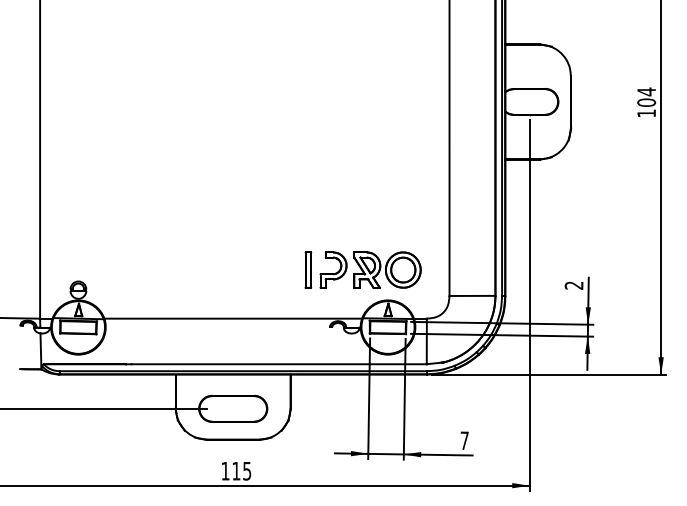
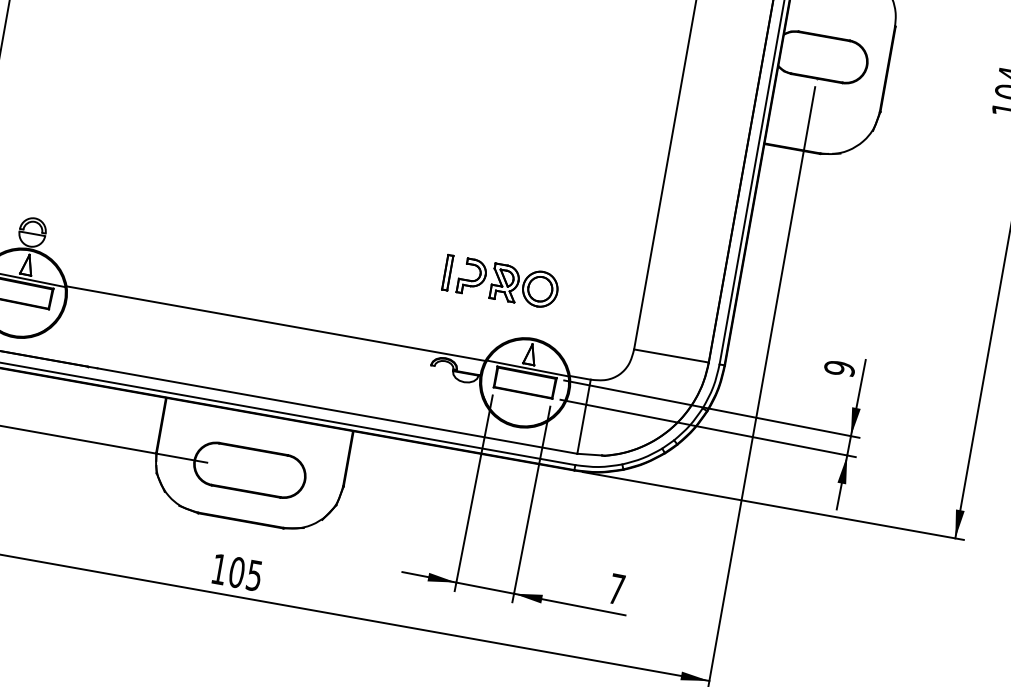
part: (362, 269) -> (500, 281), size x0.6
text: (573, 285) -> (838, 368), 2 -> 9
text: (236, 470) -> (237, 571), 115 -> 105

